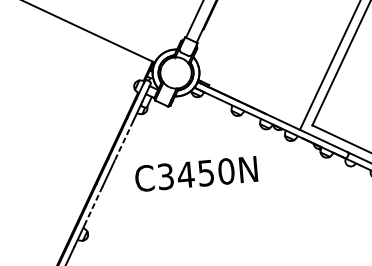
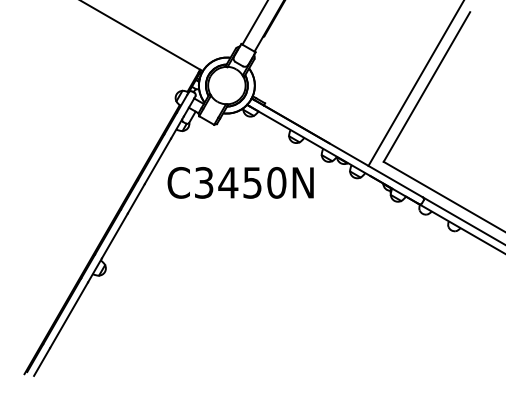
line: (123, 141) -> (157, 161), dashed -> solid
text: (196, 173) -> (240, 182), moved
line: (92, 206) -> (114, 235), dashed -> solid

